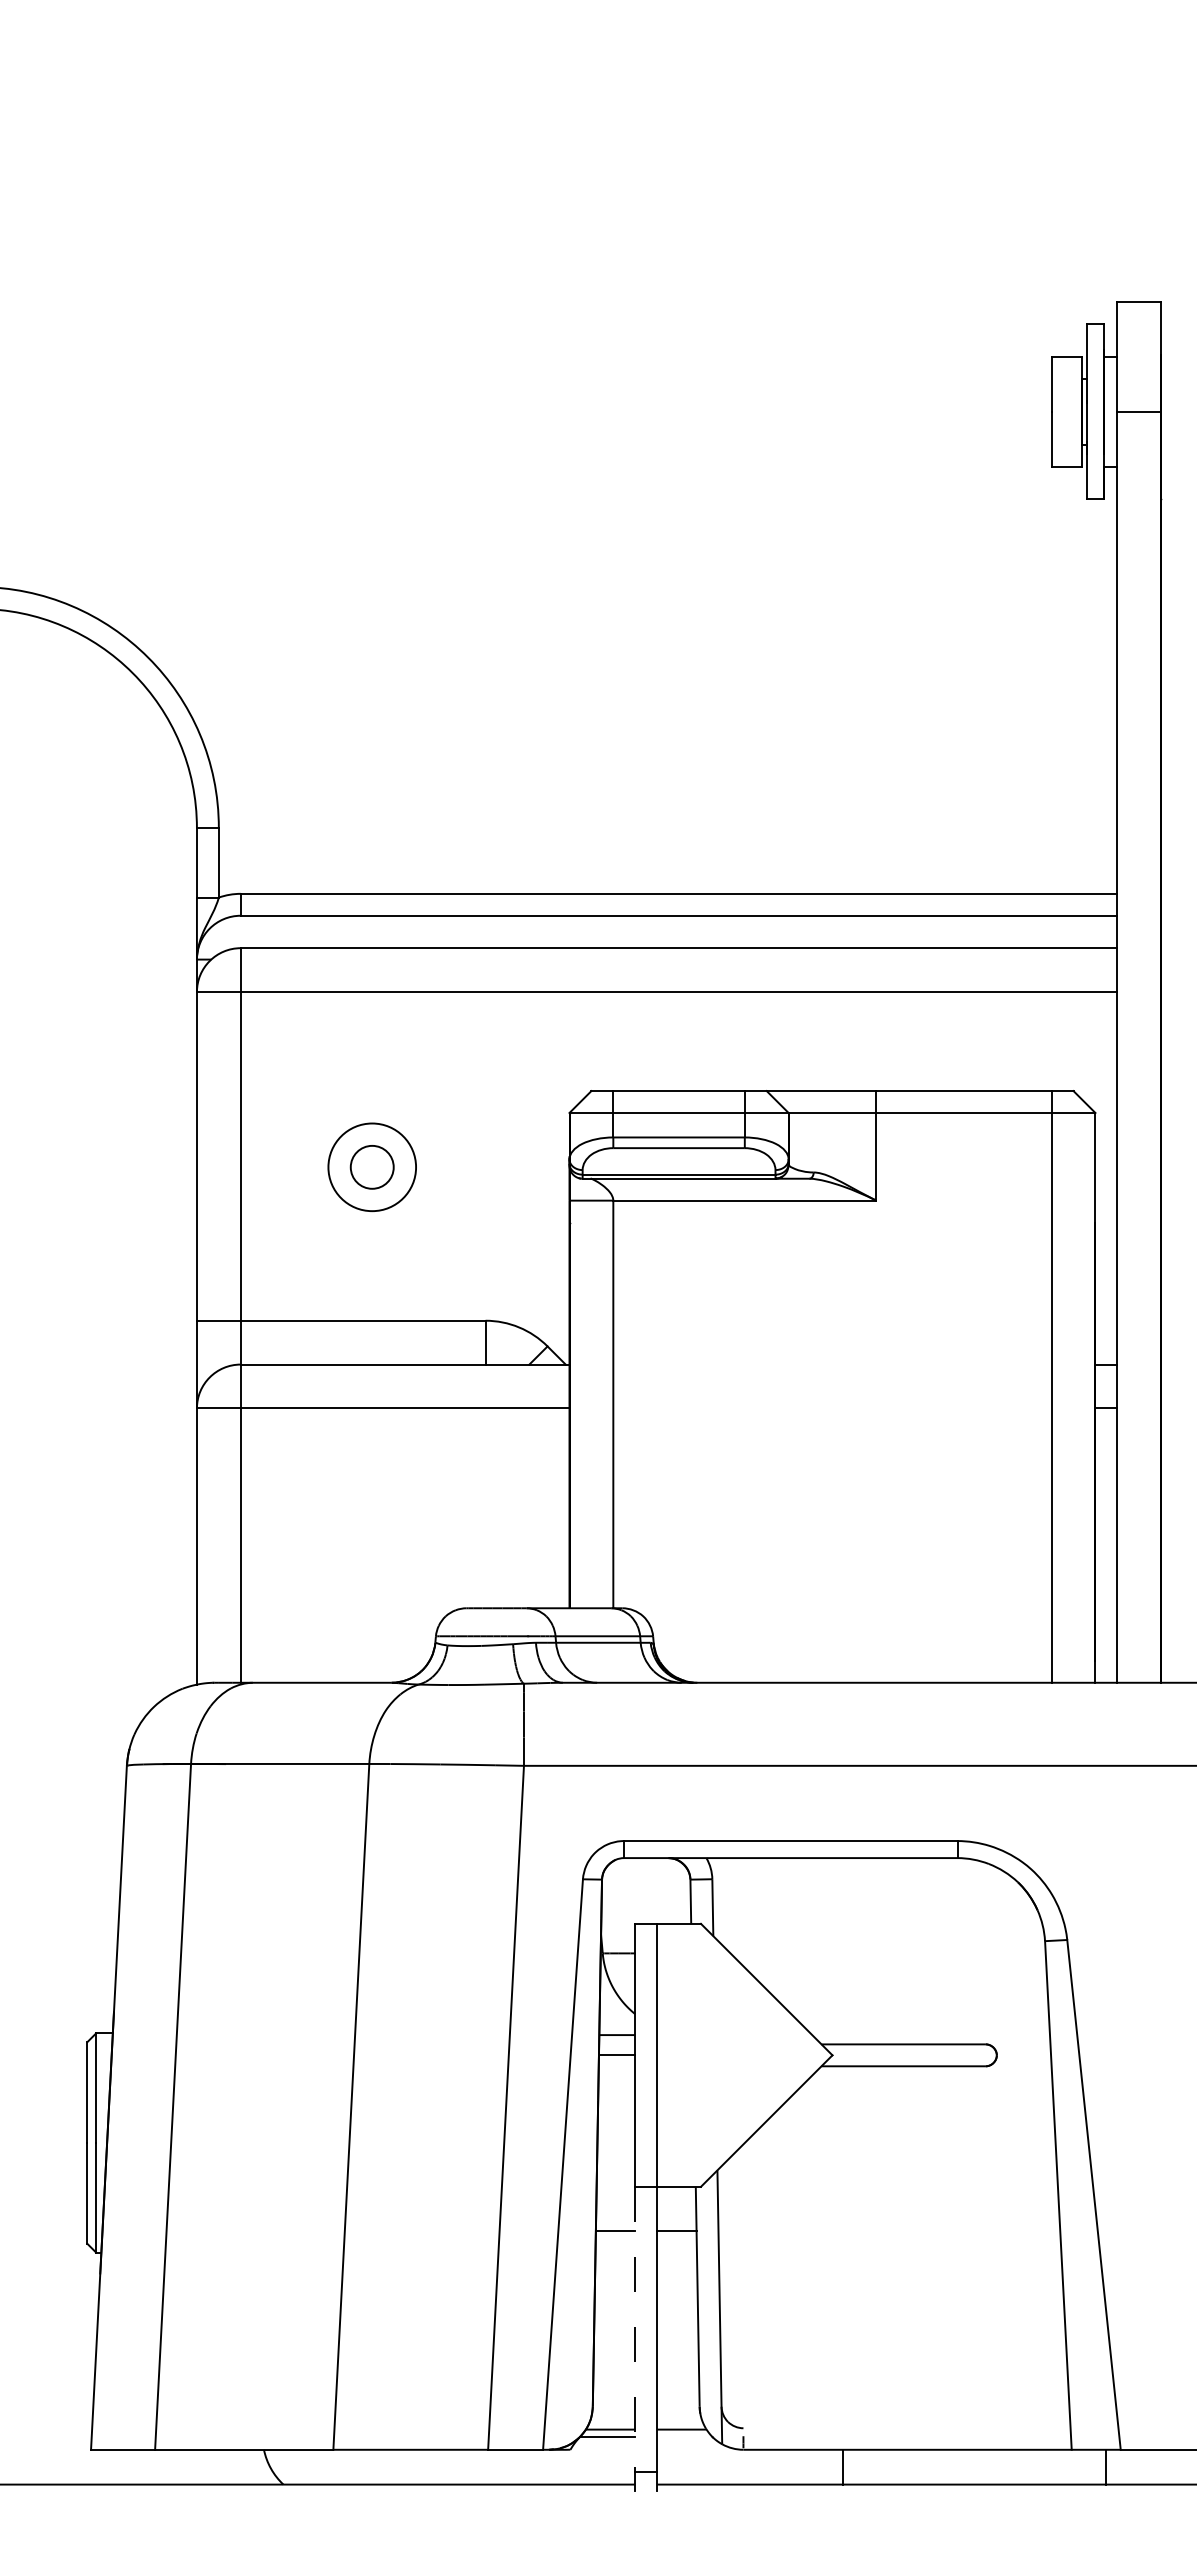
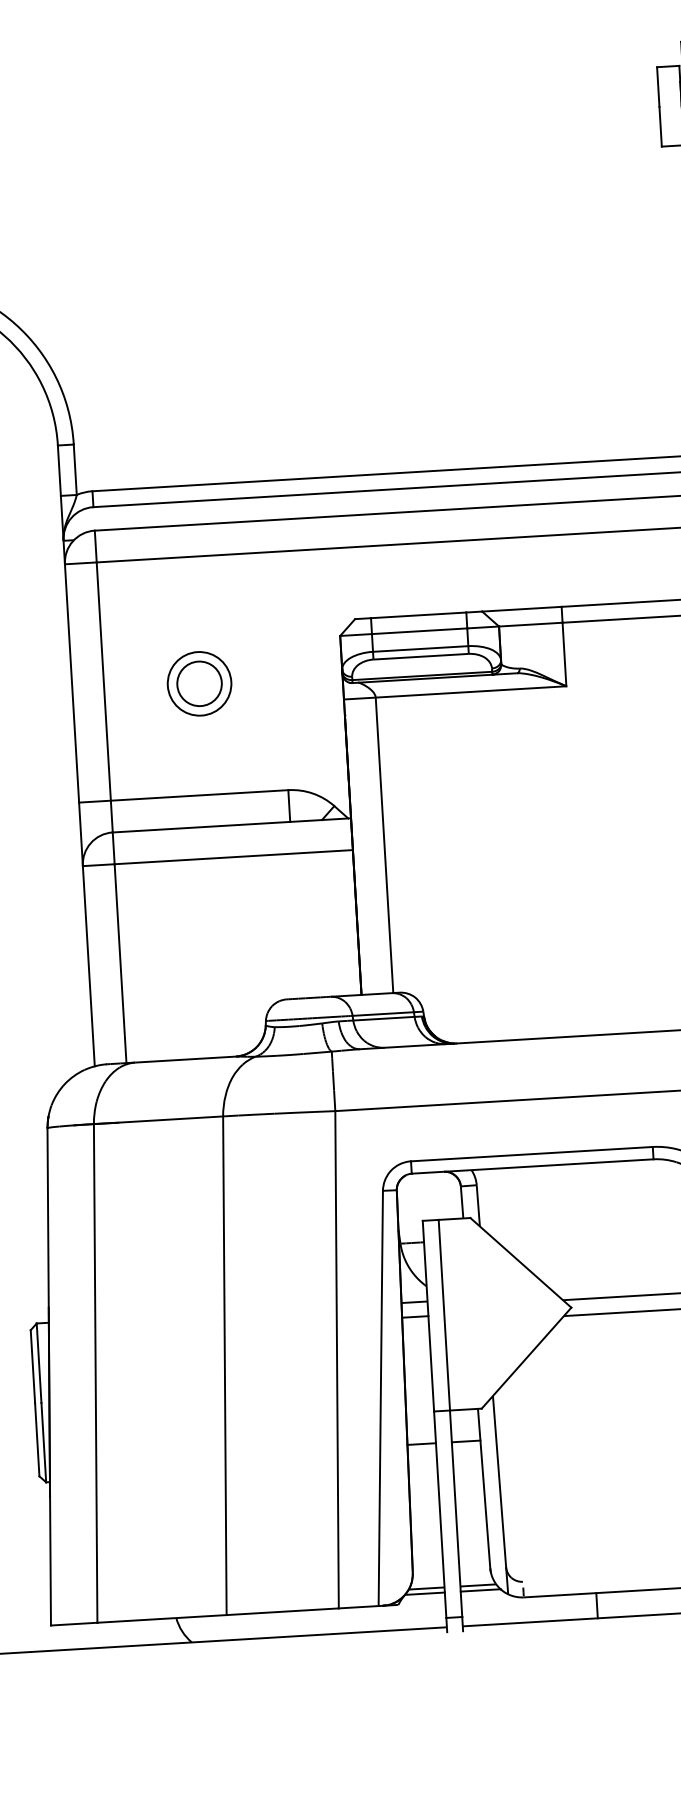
circle: (371, 1167) -> (199, 684), size x1.43
line: (635, 2329) -> (440, 1514), dashed -> solid
line: (684, 2436) -> (480, 1590), added

